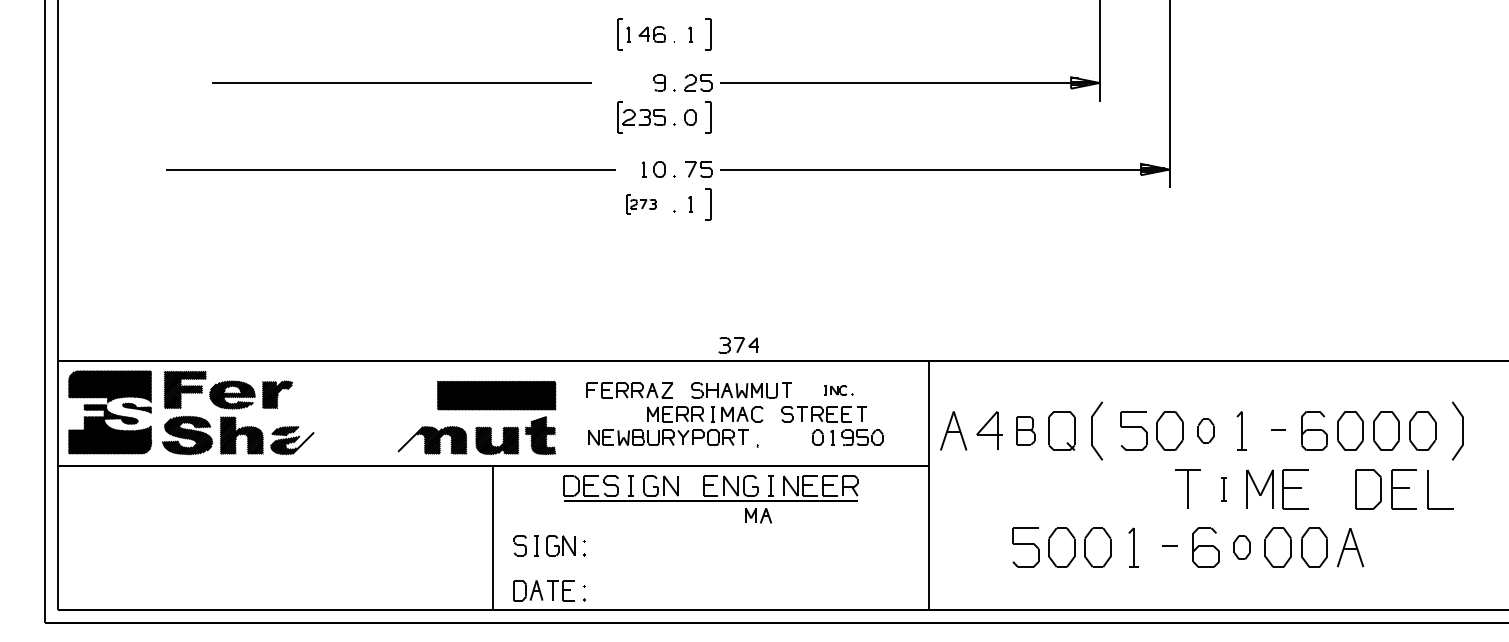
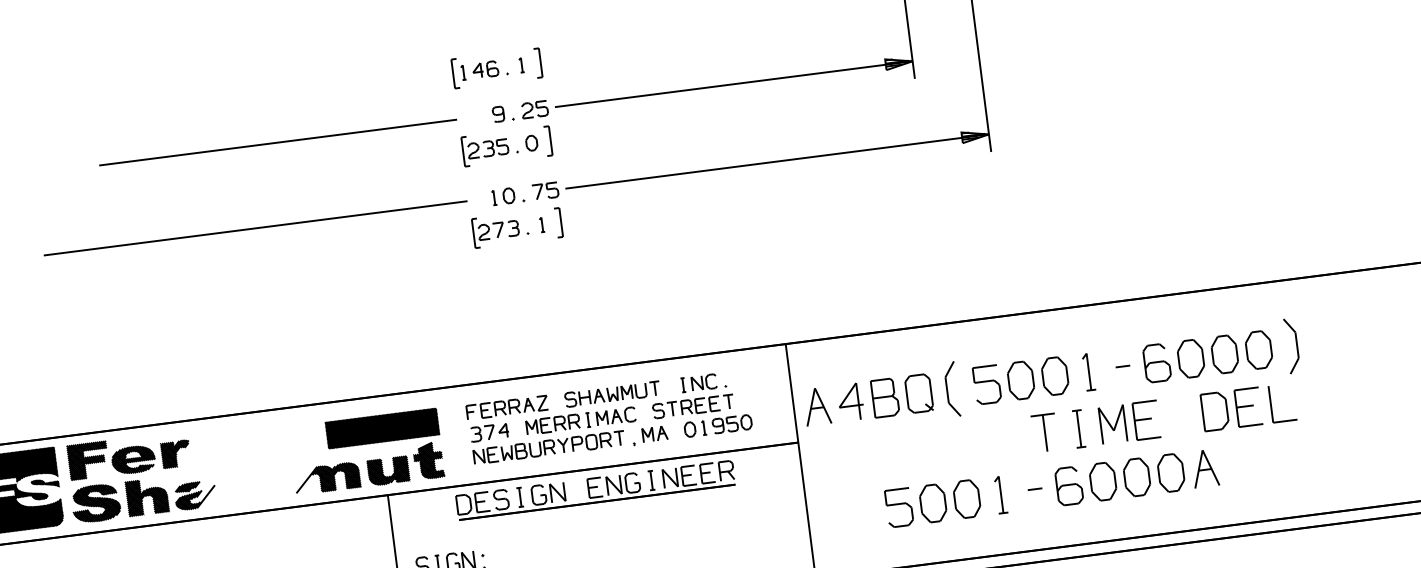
line: (401, 82) -> (277, 142), moved
part: (641, 204) -> (495, 231), size x1.67
part: (738, 345) -> (489, 432), moved
part: (838, 390) -> (703, 382), size x1.67
part: (1025, 430) -> (884, 397), size x1.43
part: (1205, 430) -> (1054, 375), size x1.67
part: (1223, 489) -> (1078, 429), size x1.67
part: (758, 515) -> (654, 433), moved
part: (1241, 547) -> (1102, 481), size x1.67

